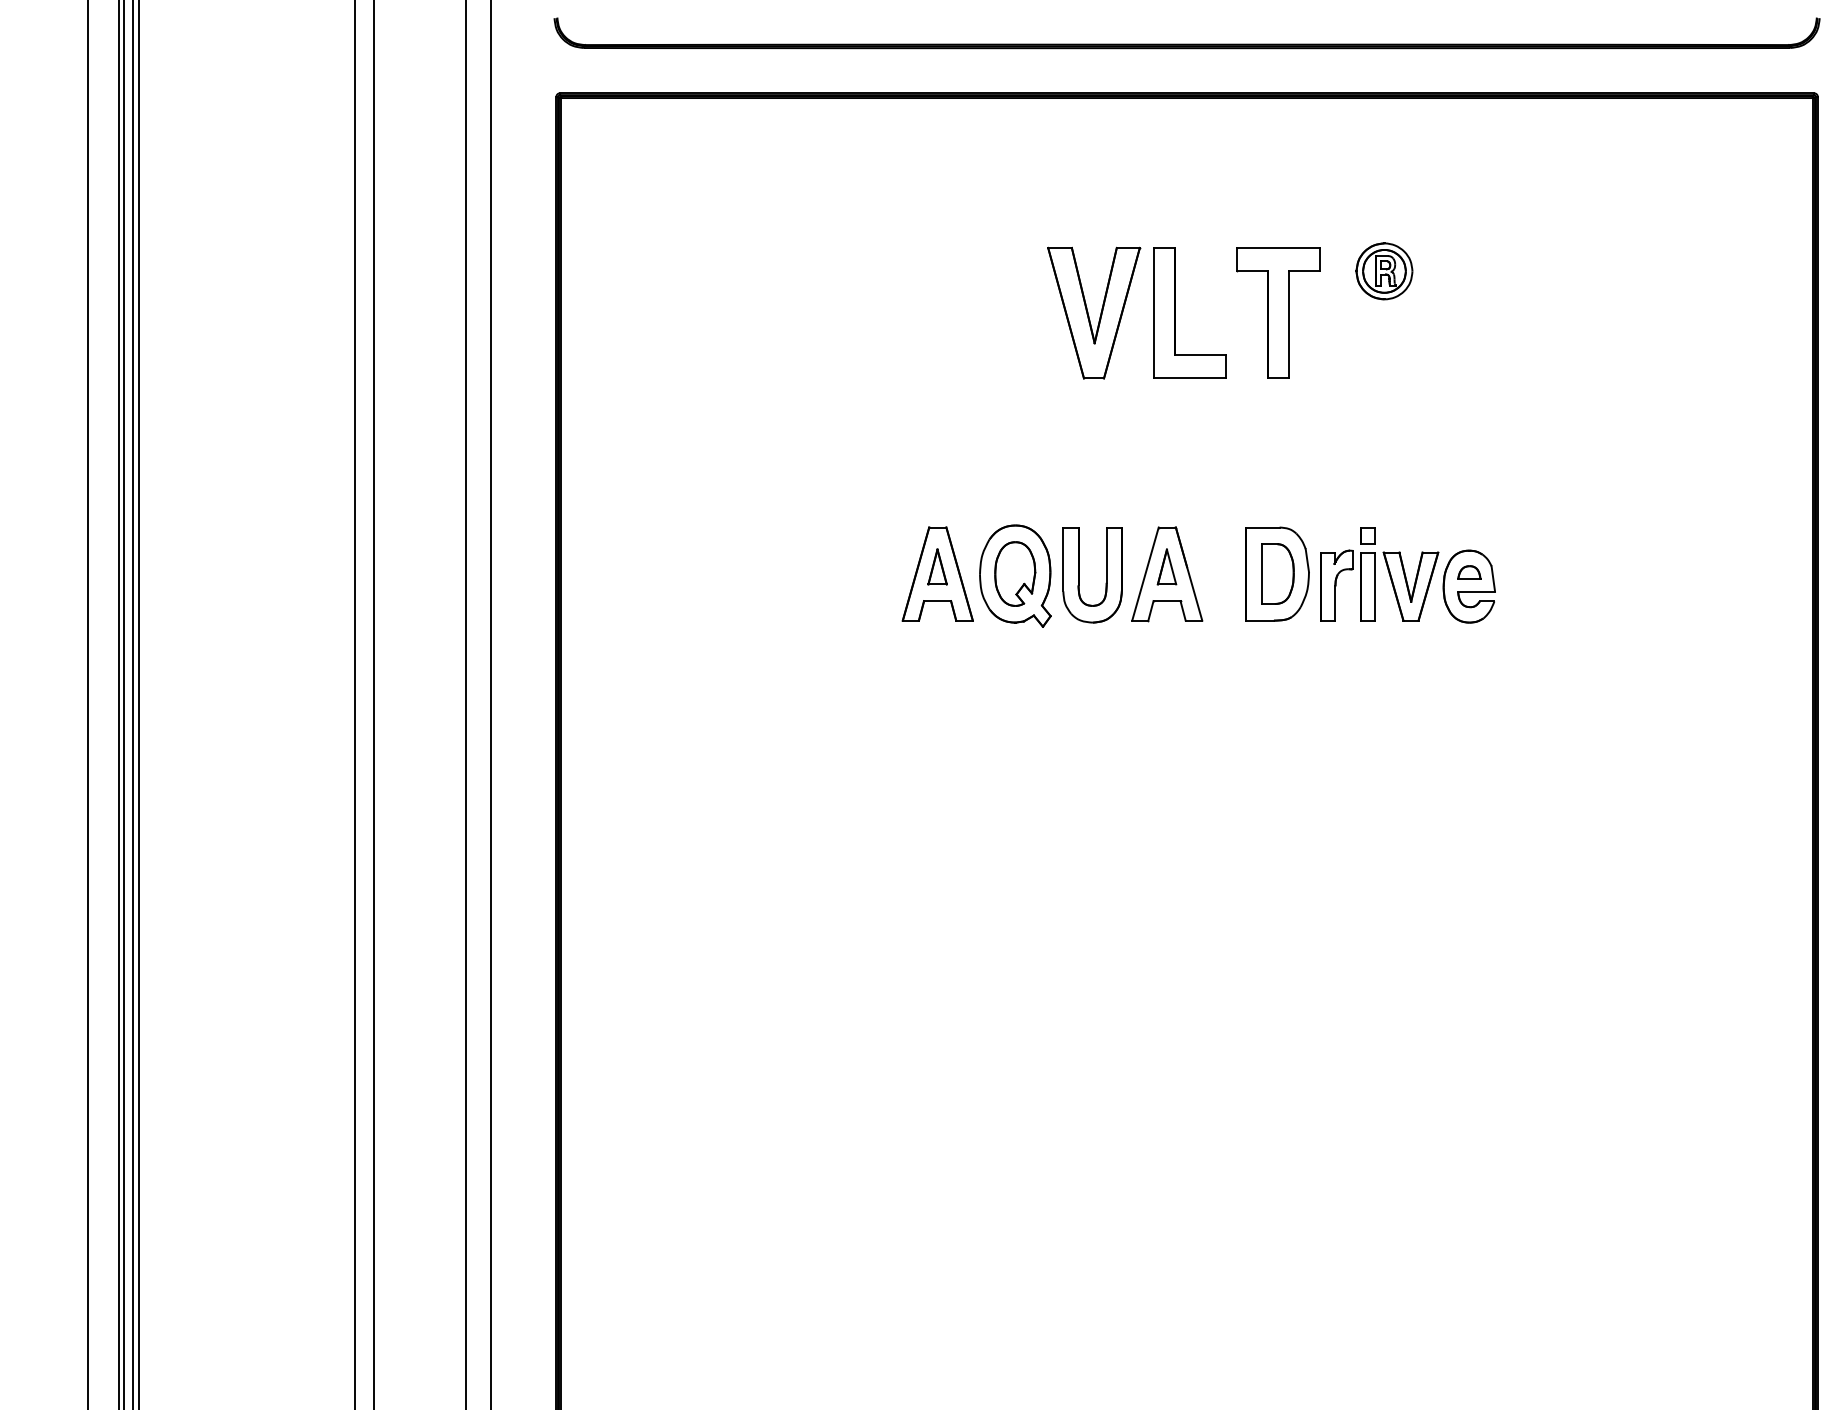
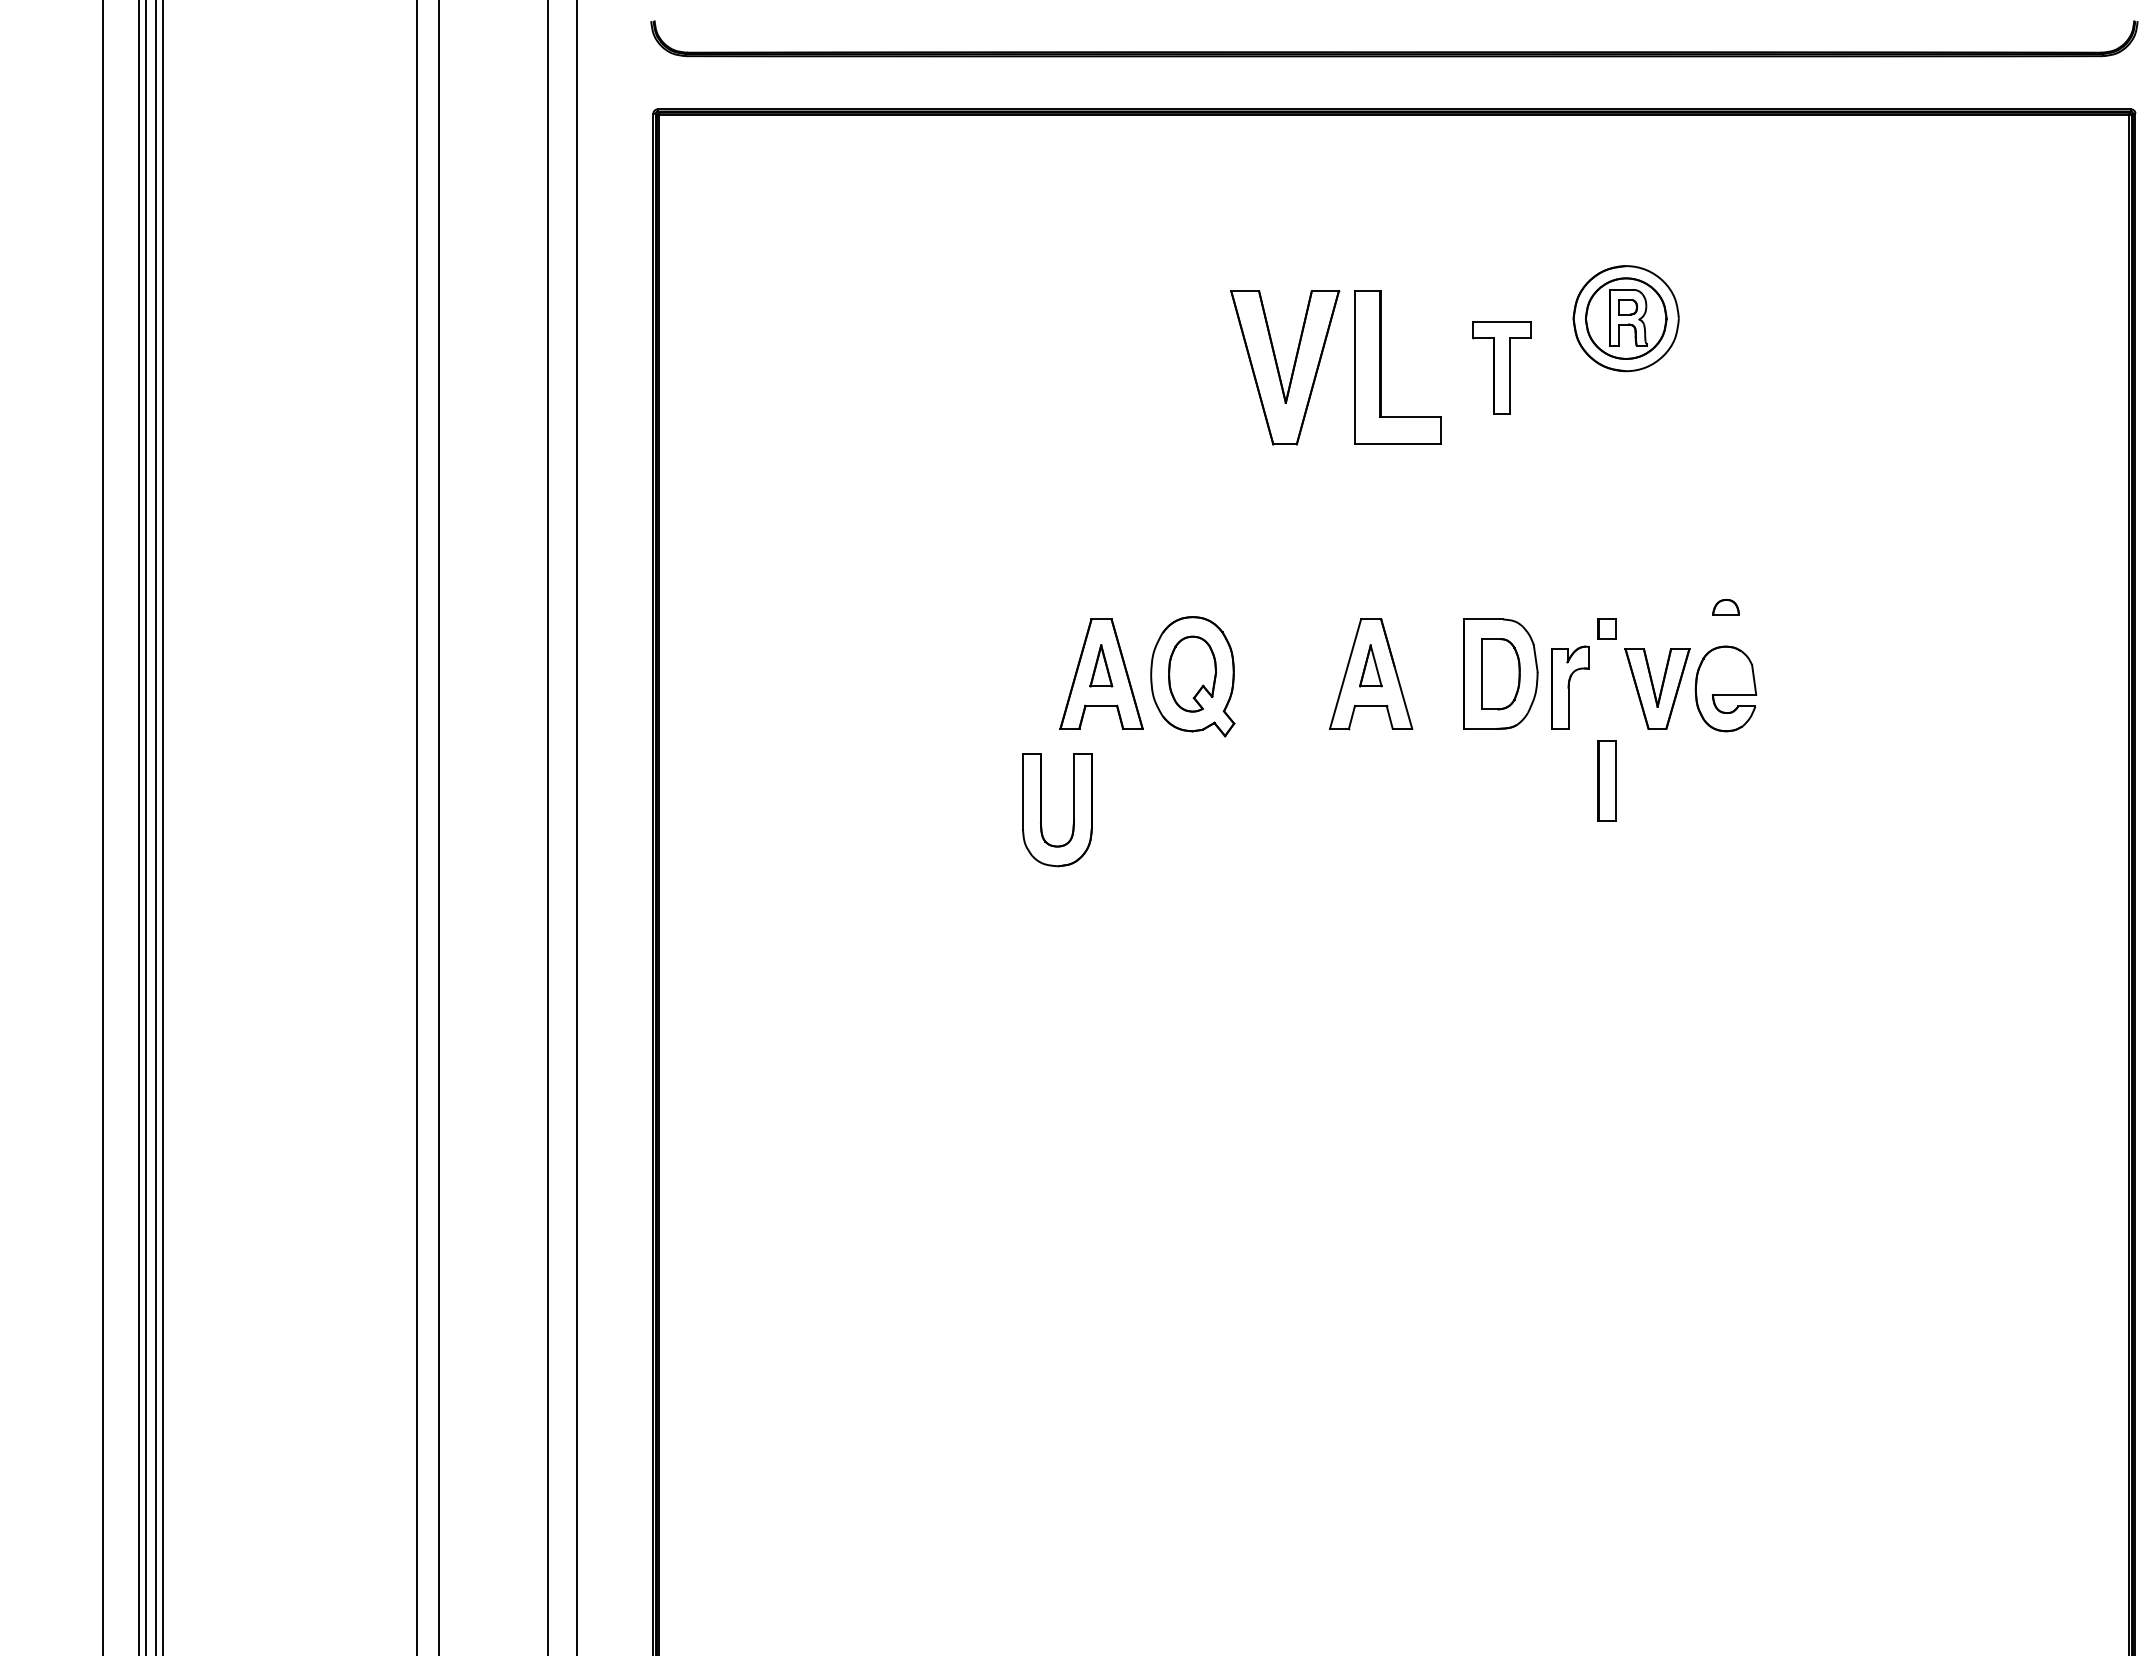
part: (1384, 271) -> (1626, 318), size x1.6
part: (1278, 313) -> (1501, 367), size x0.6
part: (1468, 572) -> (1725, 607), moved
part: (1079, 575) -> (1041, 810), moved
part: (1367, 586) -> (1606, 780), moved

